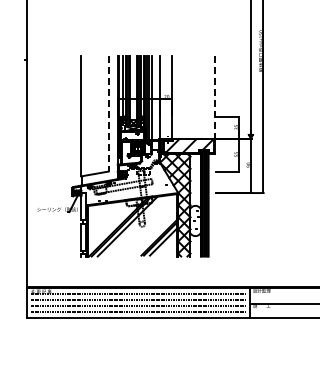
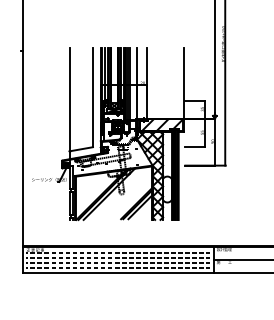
line: (214, 97) -> (183, 83), dashed -> solid
line: (108, 113) -> (92, 97), dashed -> solid

